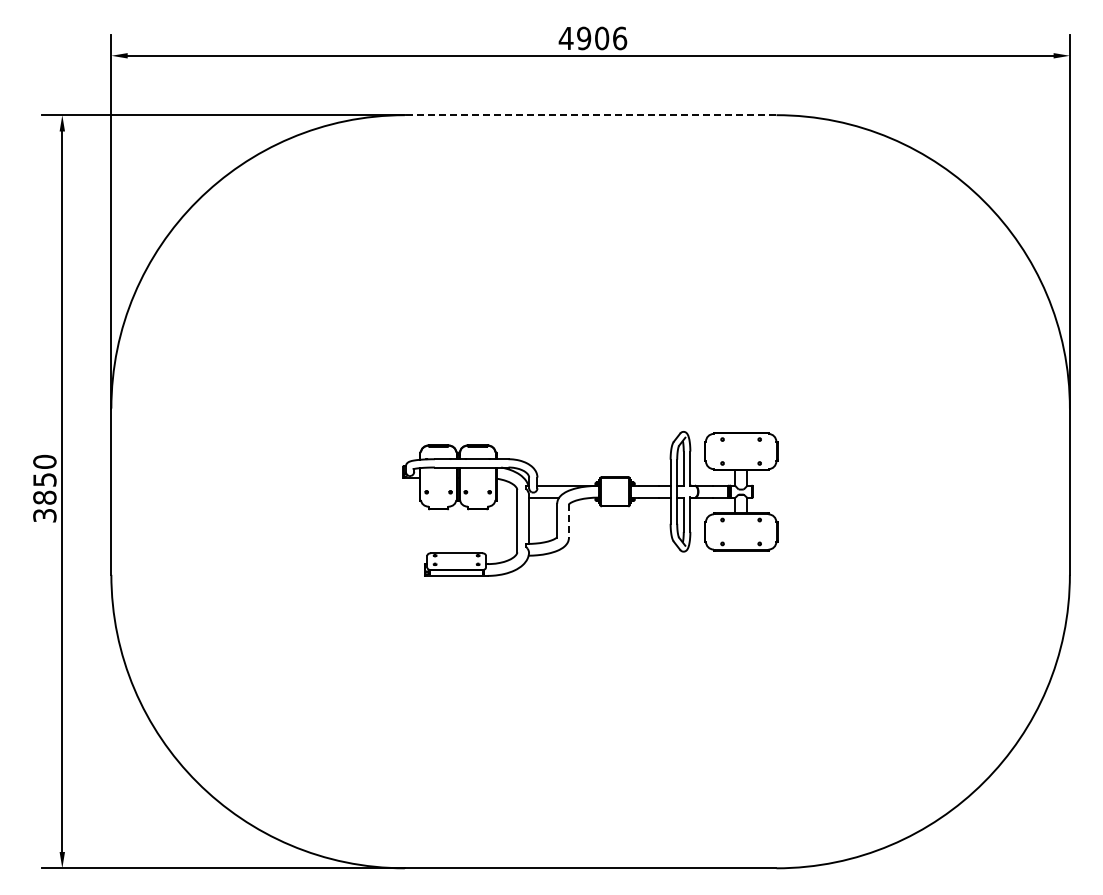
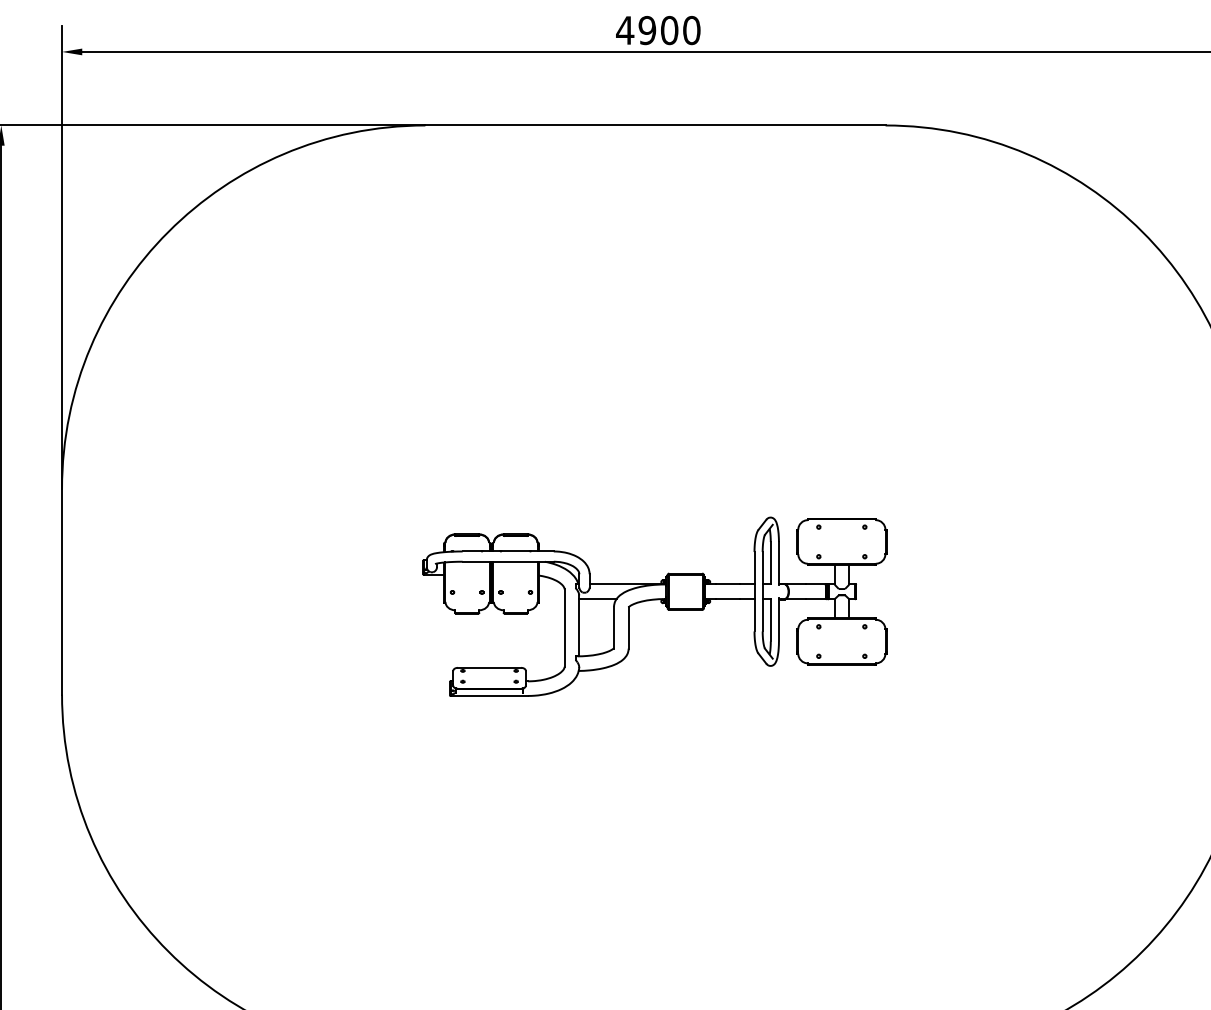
text: (620, 37) -> (692, 29), 4906 -> 4900
line: (590, 115) -> (655, 125), dashed -> solid
line: (568, 521) -> (628, 628), dashed -> solid

